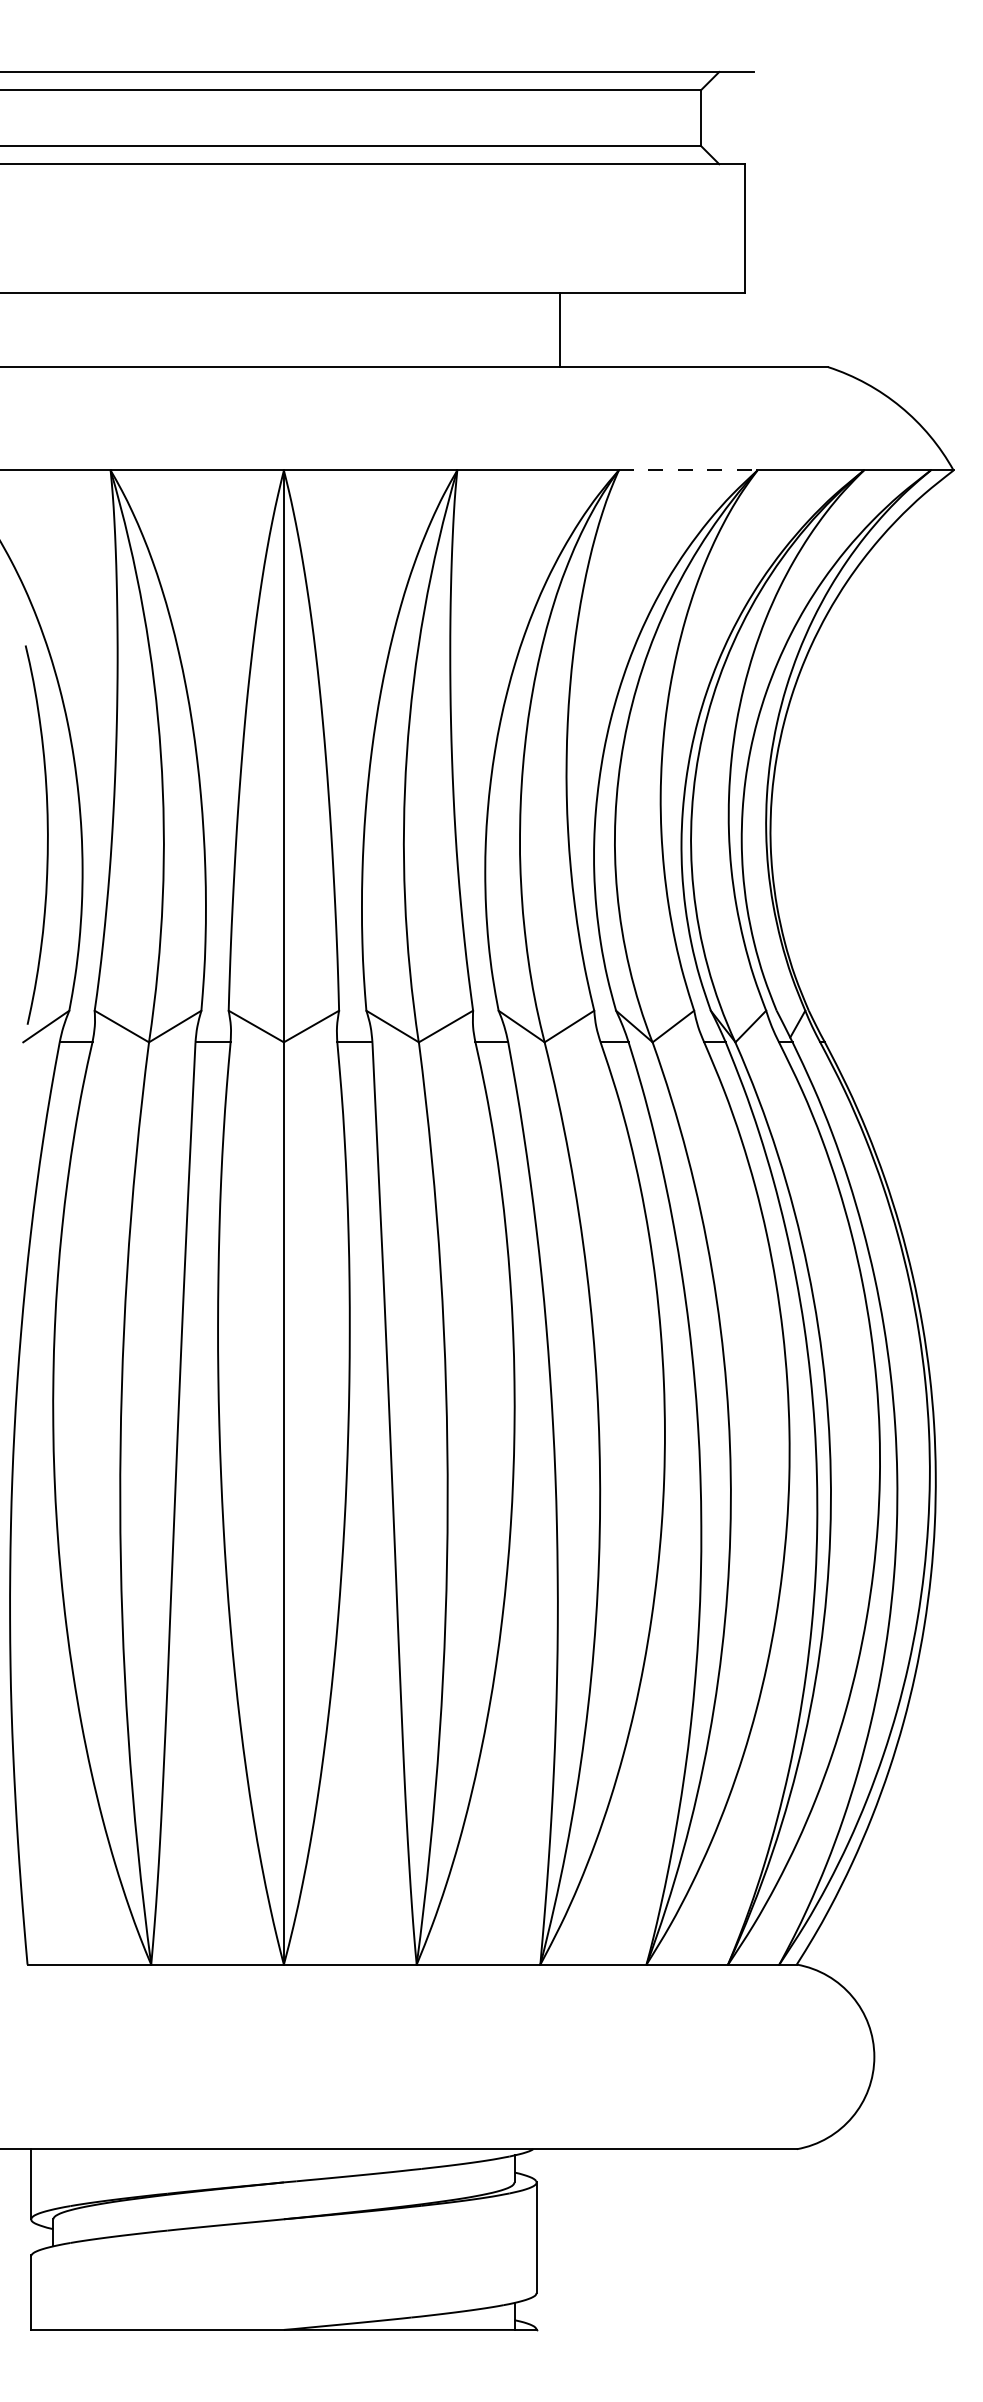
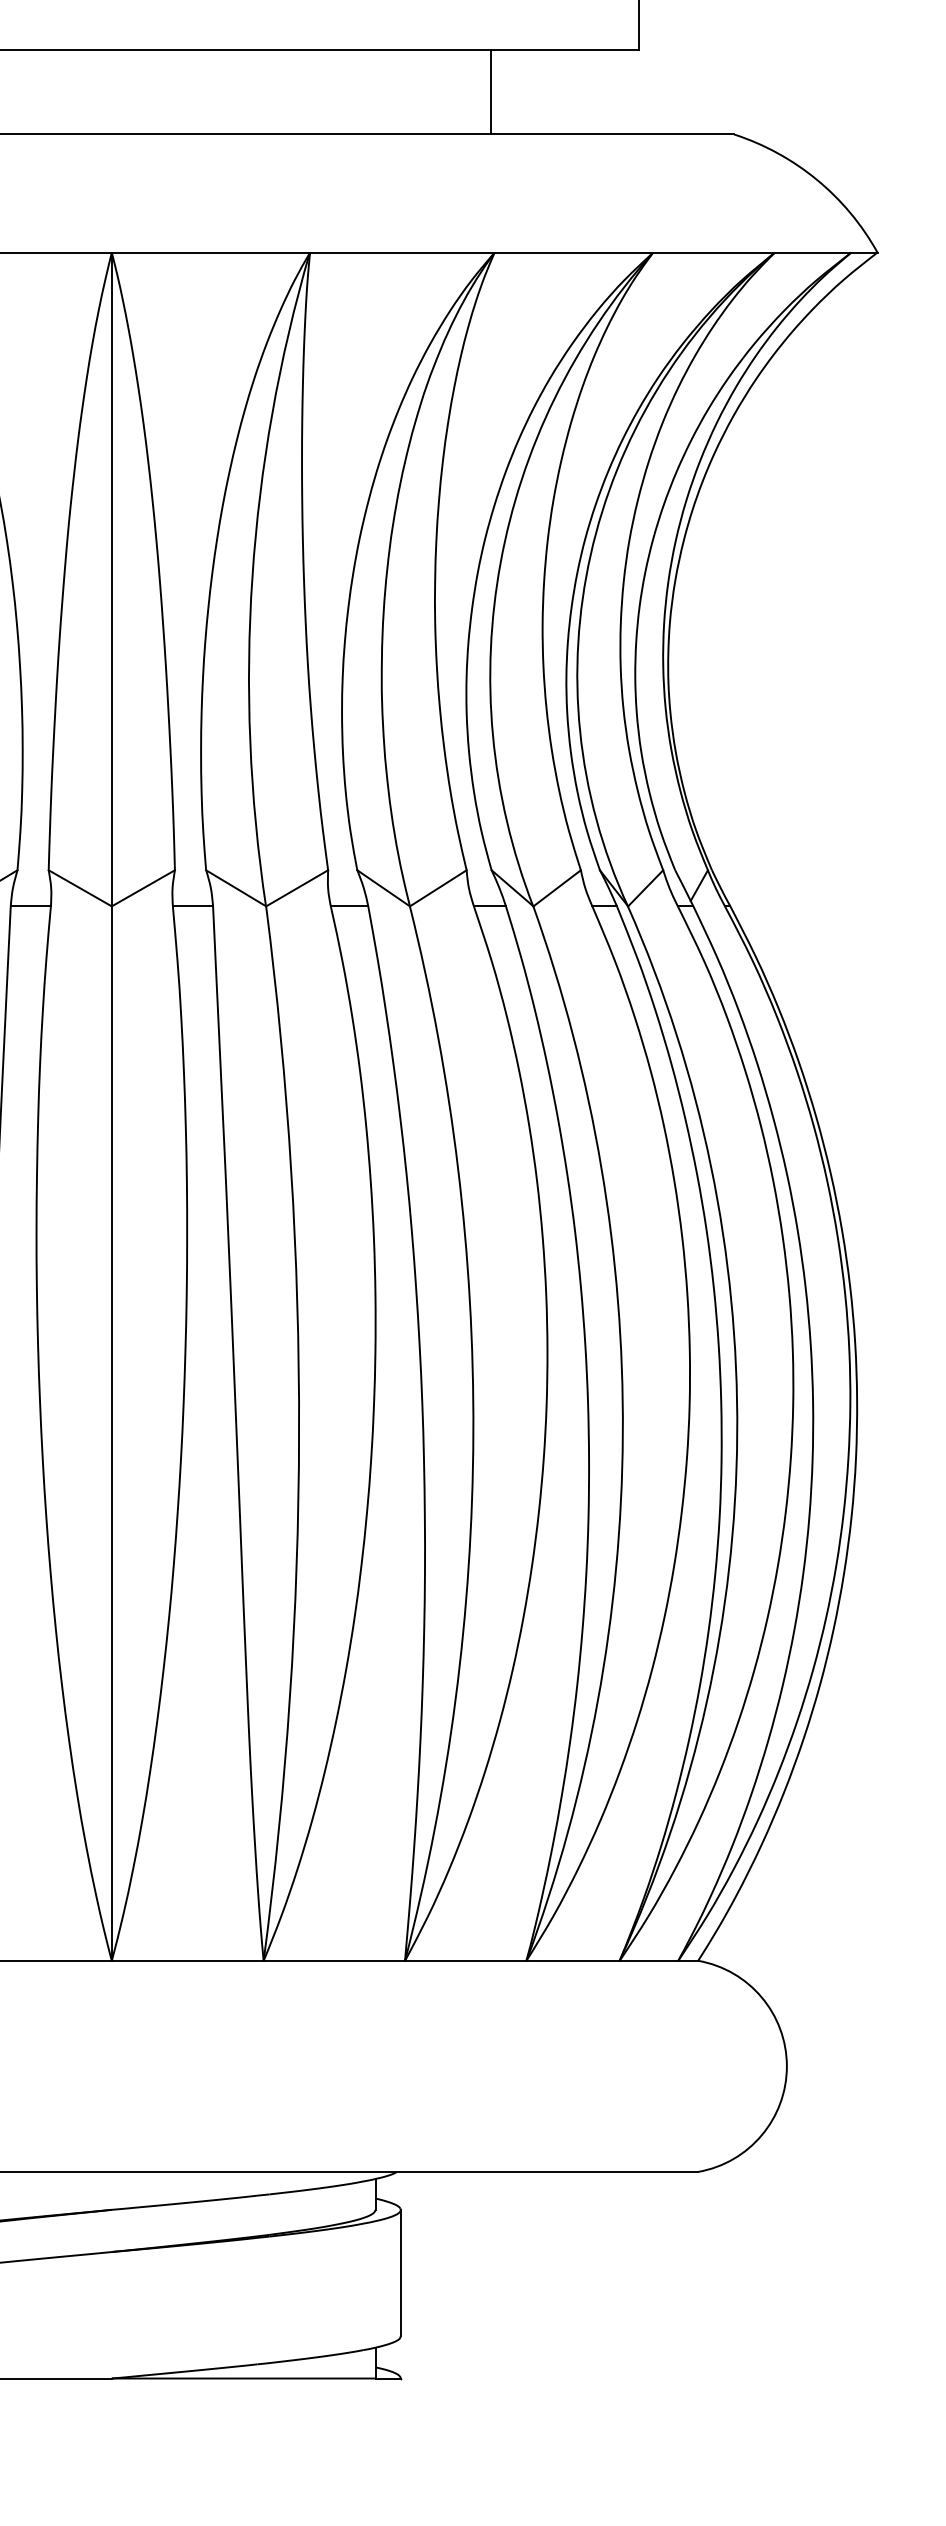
line: (559, 330) -> (490, 92), moved
line: (688, 470) -> (574, 252), dashed -> solid

